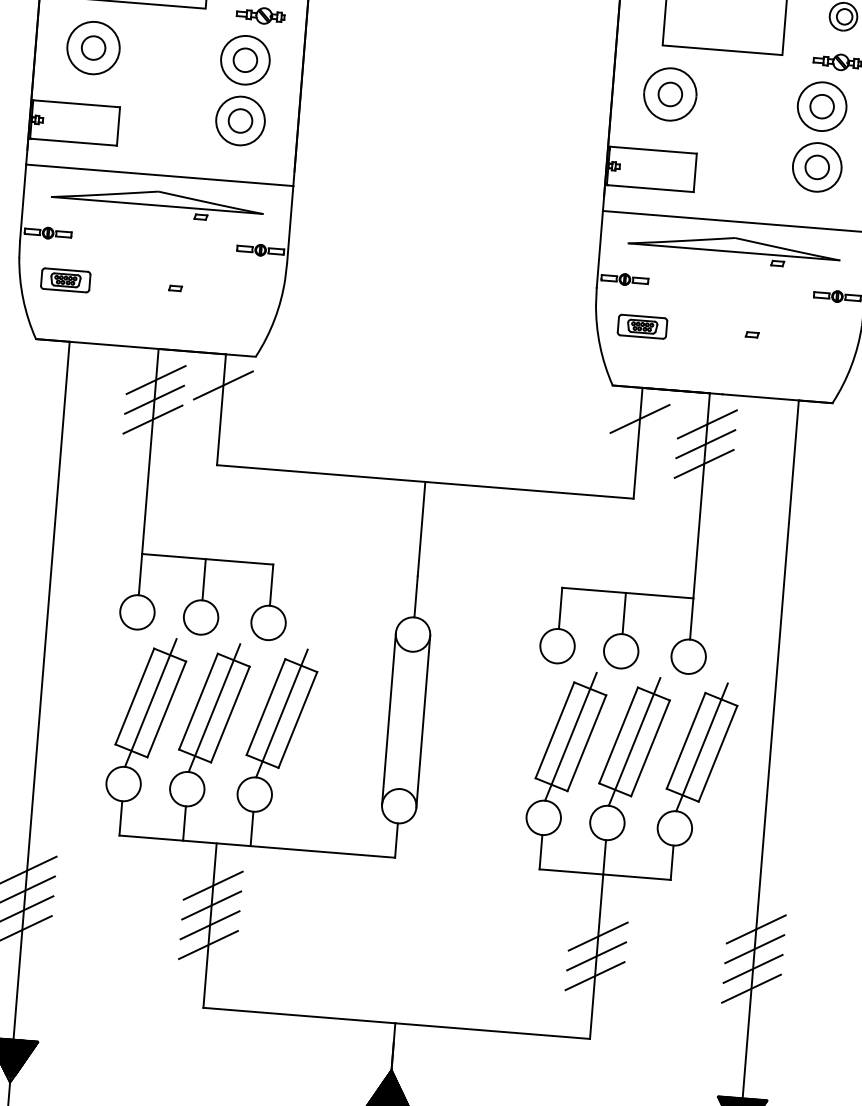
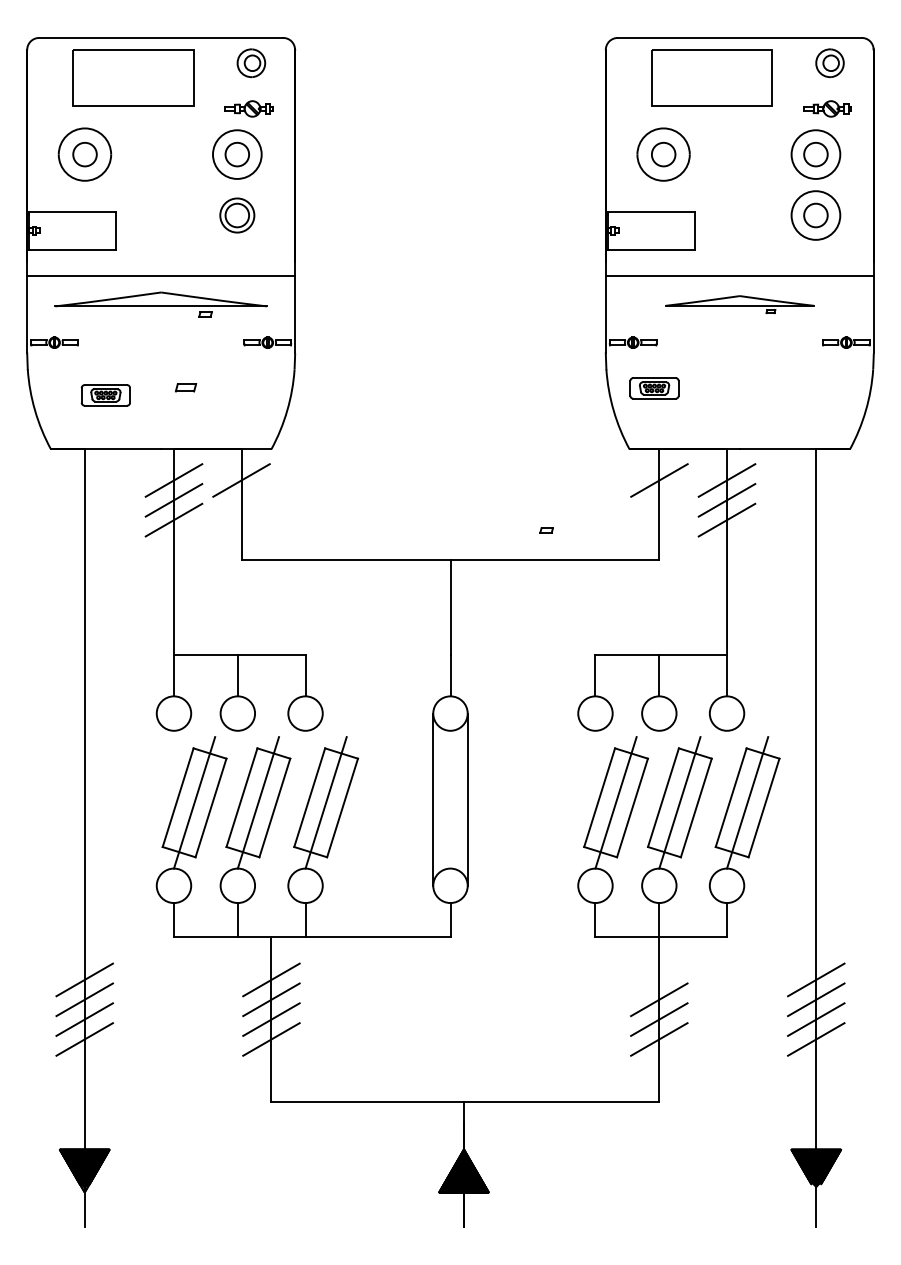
circle: (240, 120) -> (237, 215), size x0.7
part: (733, 249) -> (739, 304), size x0.7
part: (65, 280) -> (105, 395), moved
part: (175, 288) -> (185, 387), size x1.6
part: (752, 334) -> (546, 530), moved

